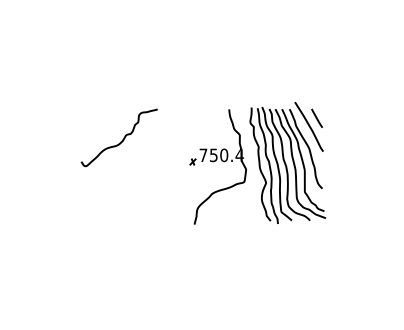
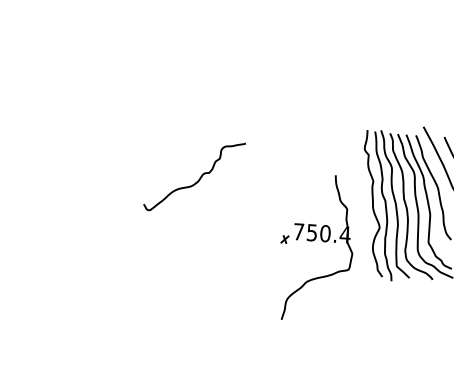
curve: (121, 140) -> (196, 180), moved
part: (217, 166) -> (315, 247), moved

